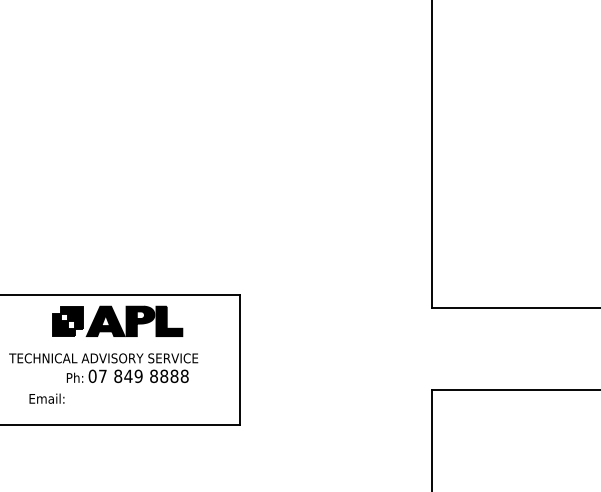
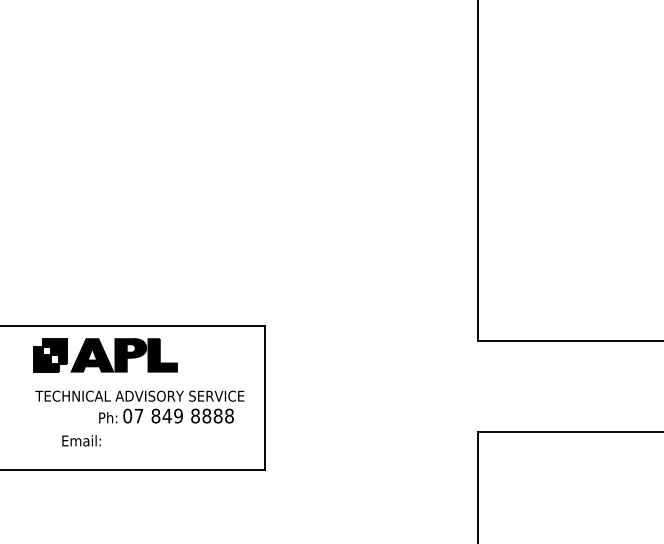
part: (117, 320) -> (105, 354), moved
text: (103, 367) -> (139, 406), moved
text: (46, 398) -> (81, 440), moved

